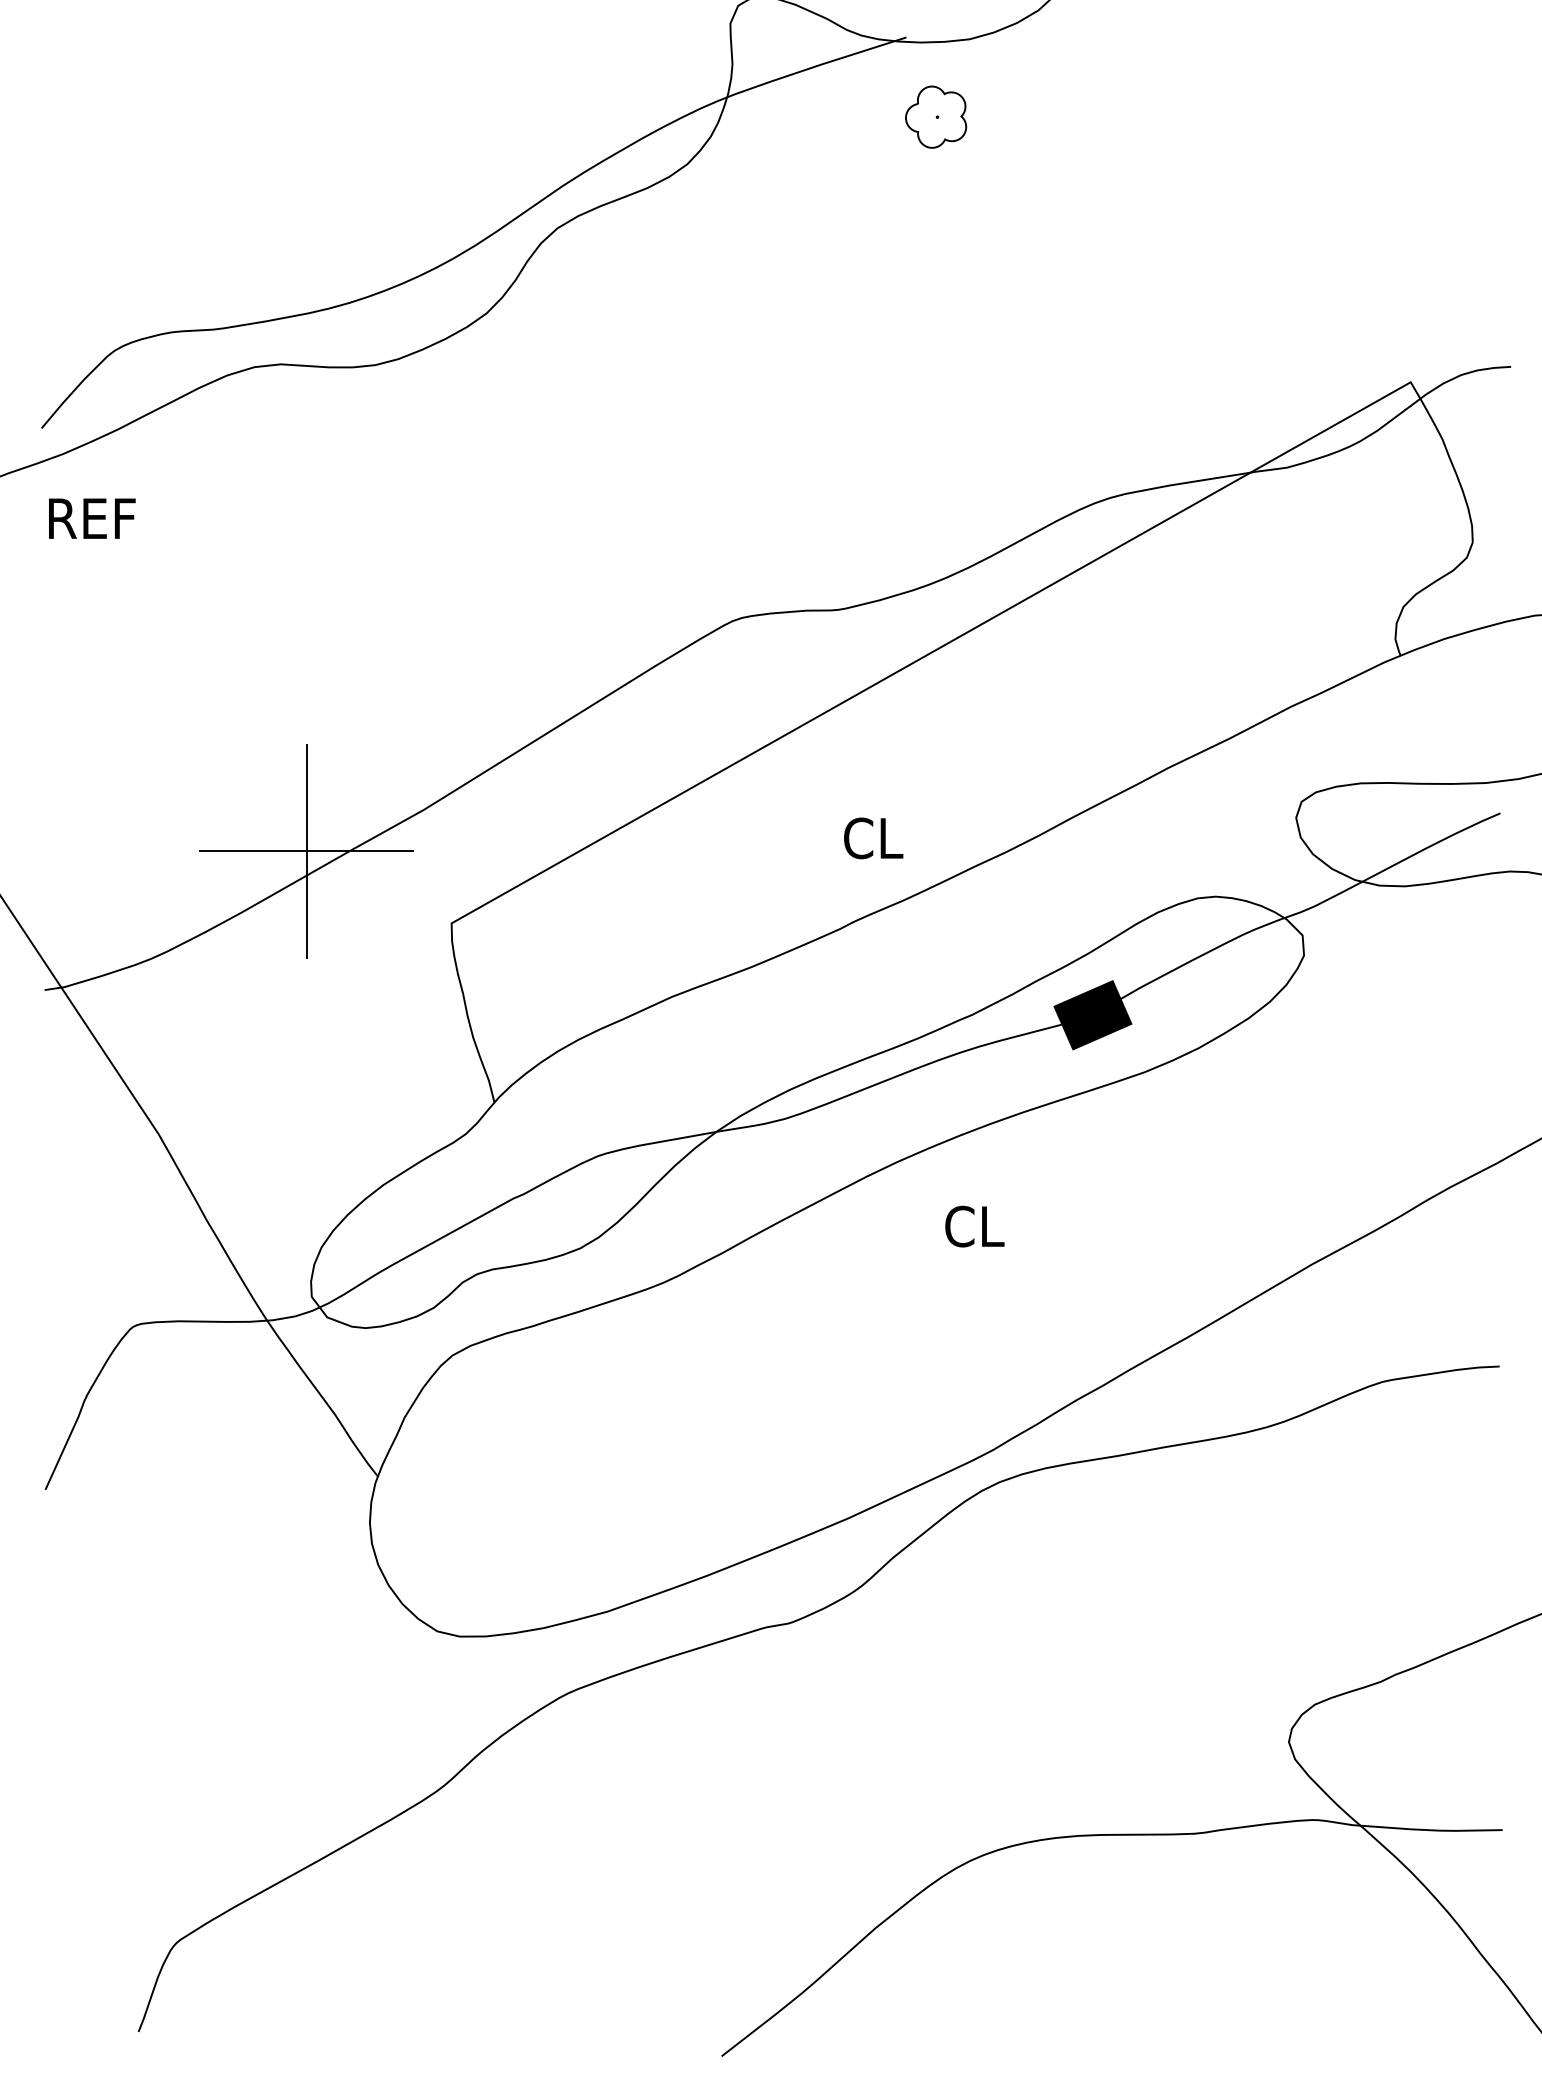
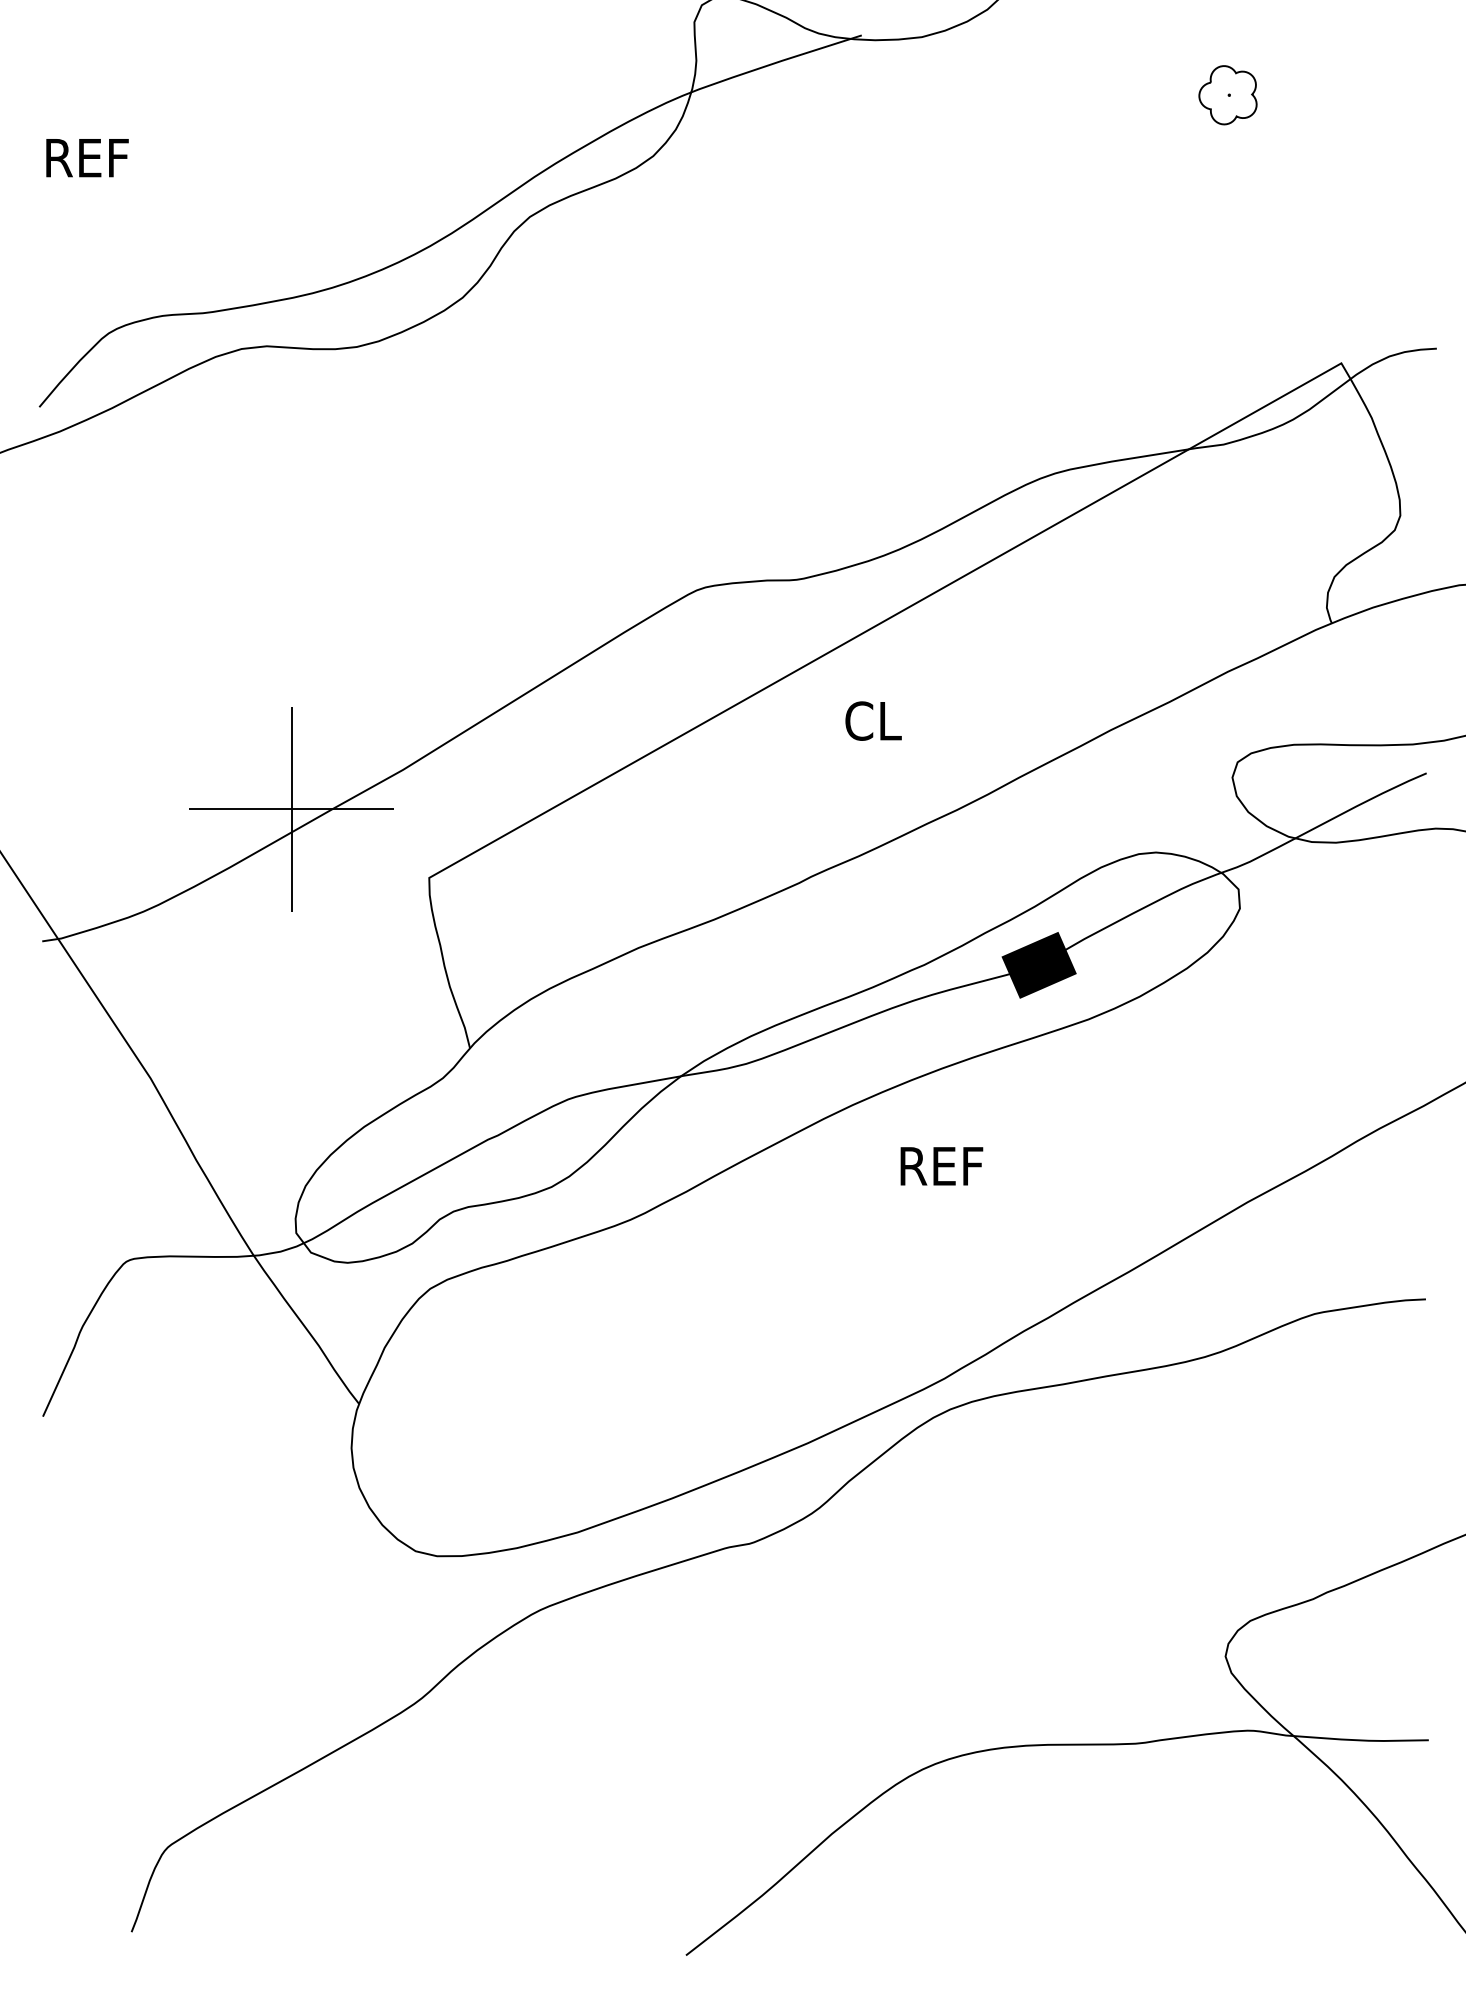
part: (935, 117) -> (1227, 95), moved
text: (92, 519) -> (87, 158), moved
text: (873, 837) -> (873, 720), moved
text: (989, 1226) -> (940, 1166), CL -> REF

